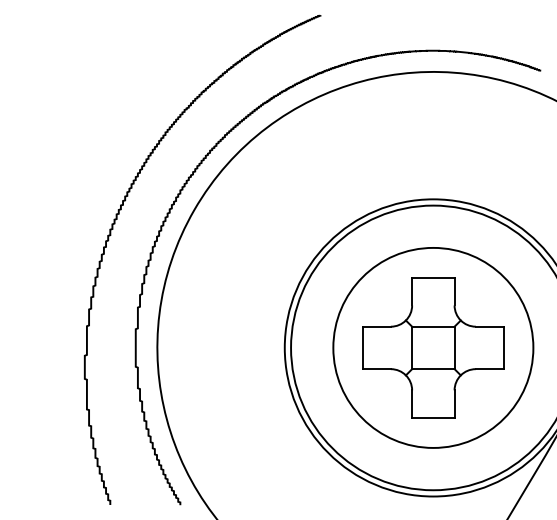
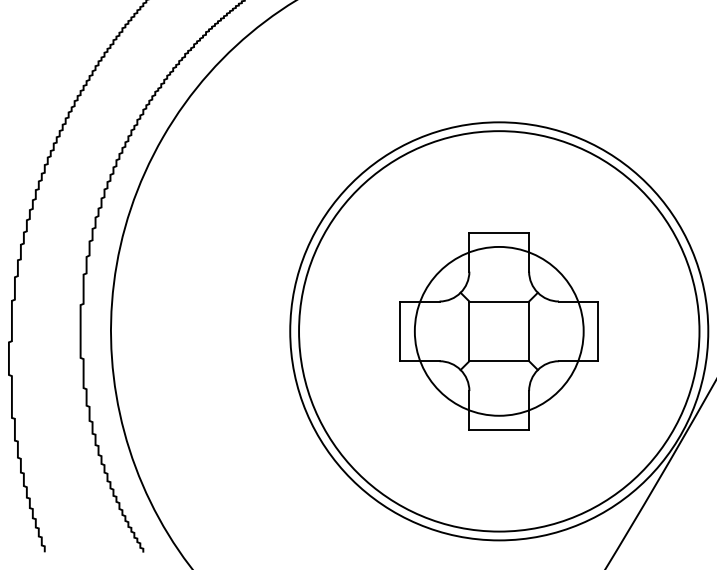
circle: (433, 347) -> (499, 330), size x0.6

